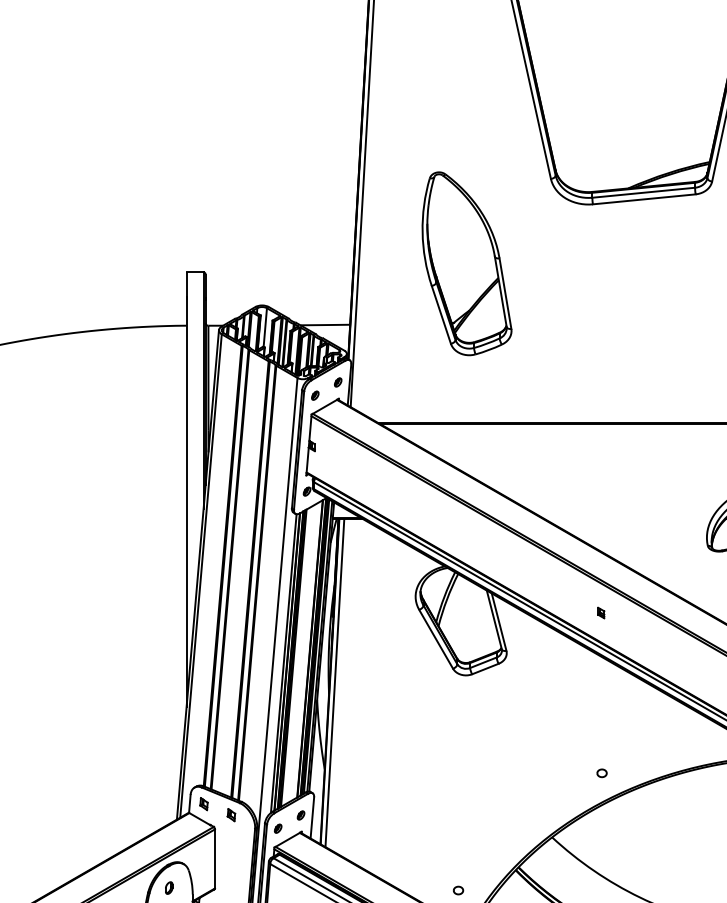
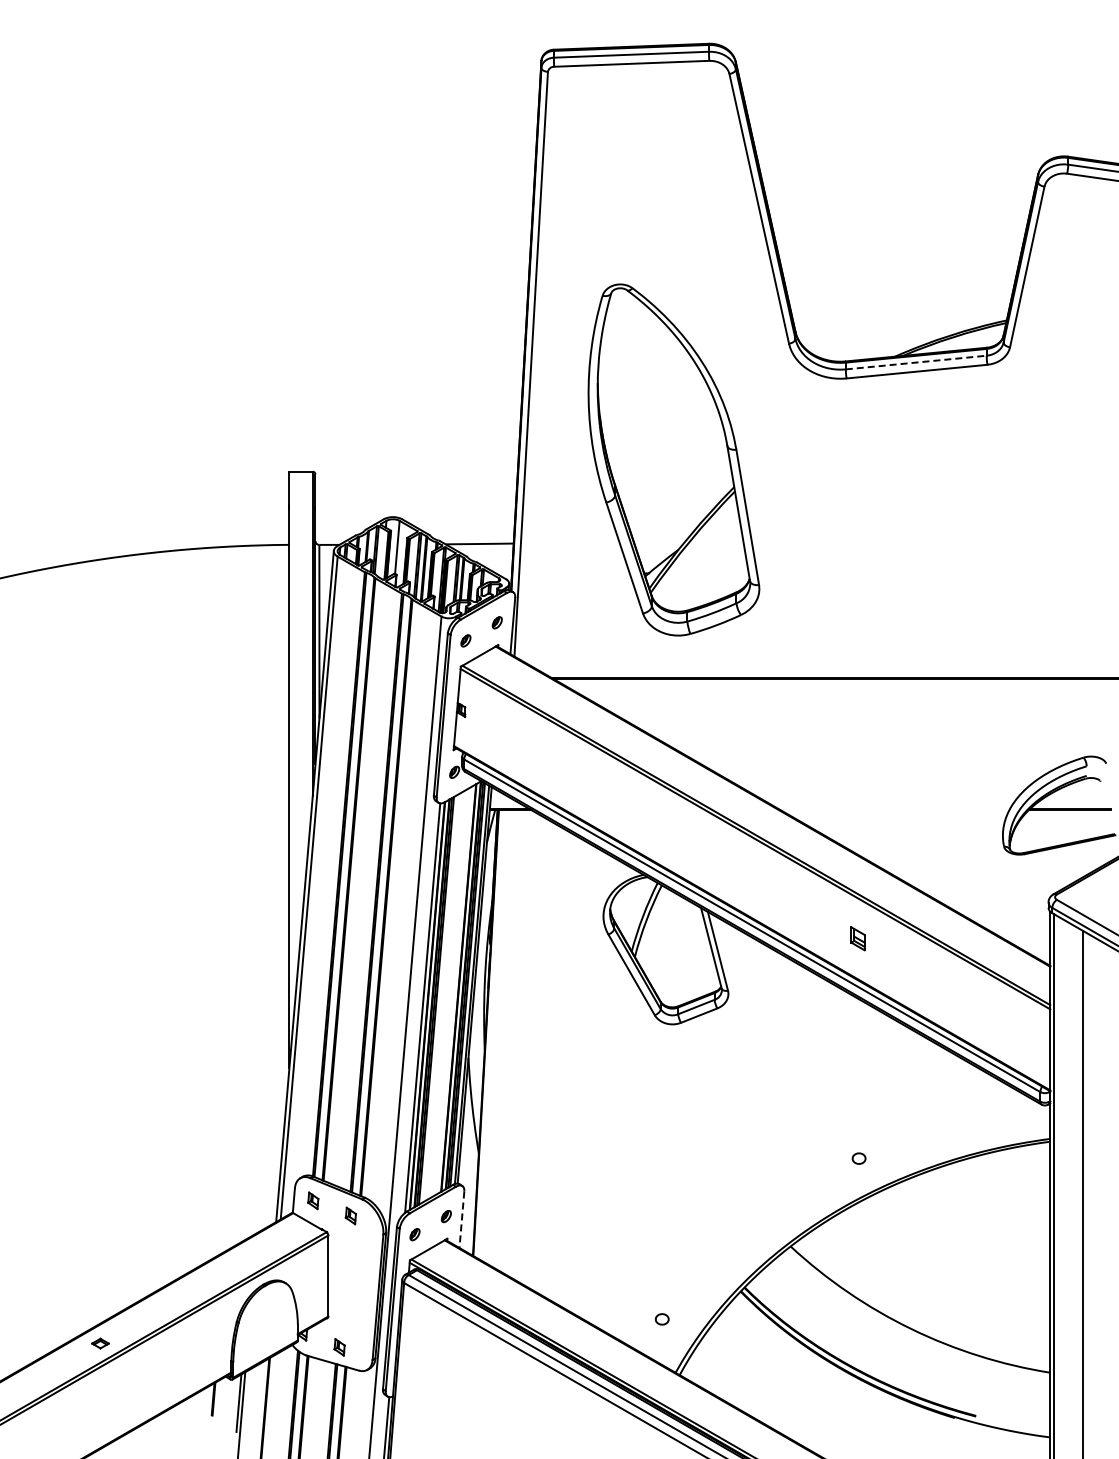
line: (643, 192) -> (916, 362), solid -> dashed
part: (466, 263) -> (673, 459), size x1.4
part: (600, 612) -> (857, 938), size x1.6
line: (334, 682) -> (492, 1034), removed
line: (312, 818) -> (461, 1220), solid -> dashed
part: (169, 887) -> (265, 1315), removed

